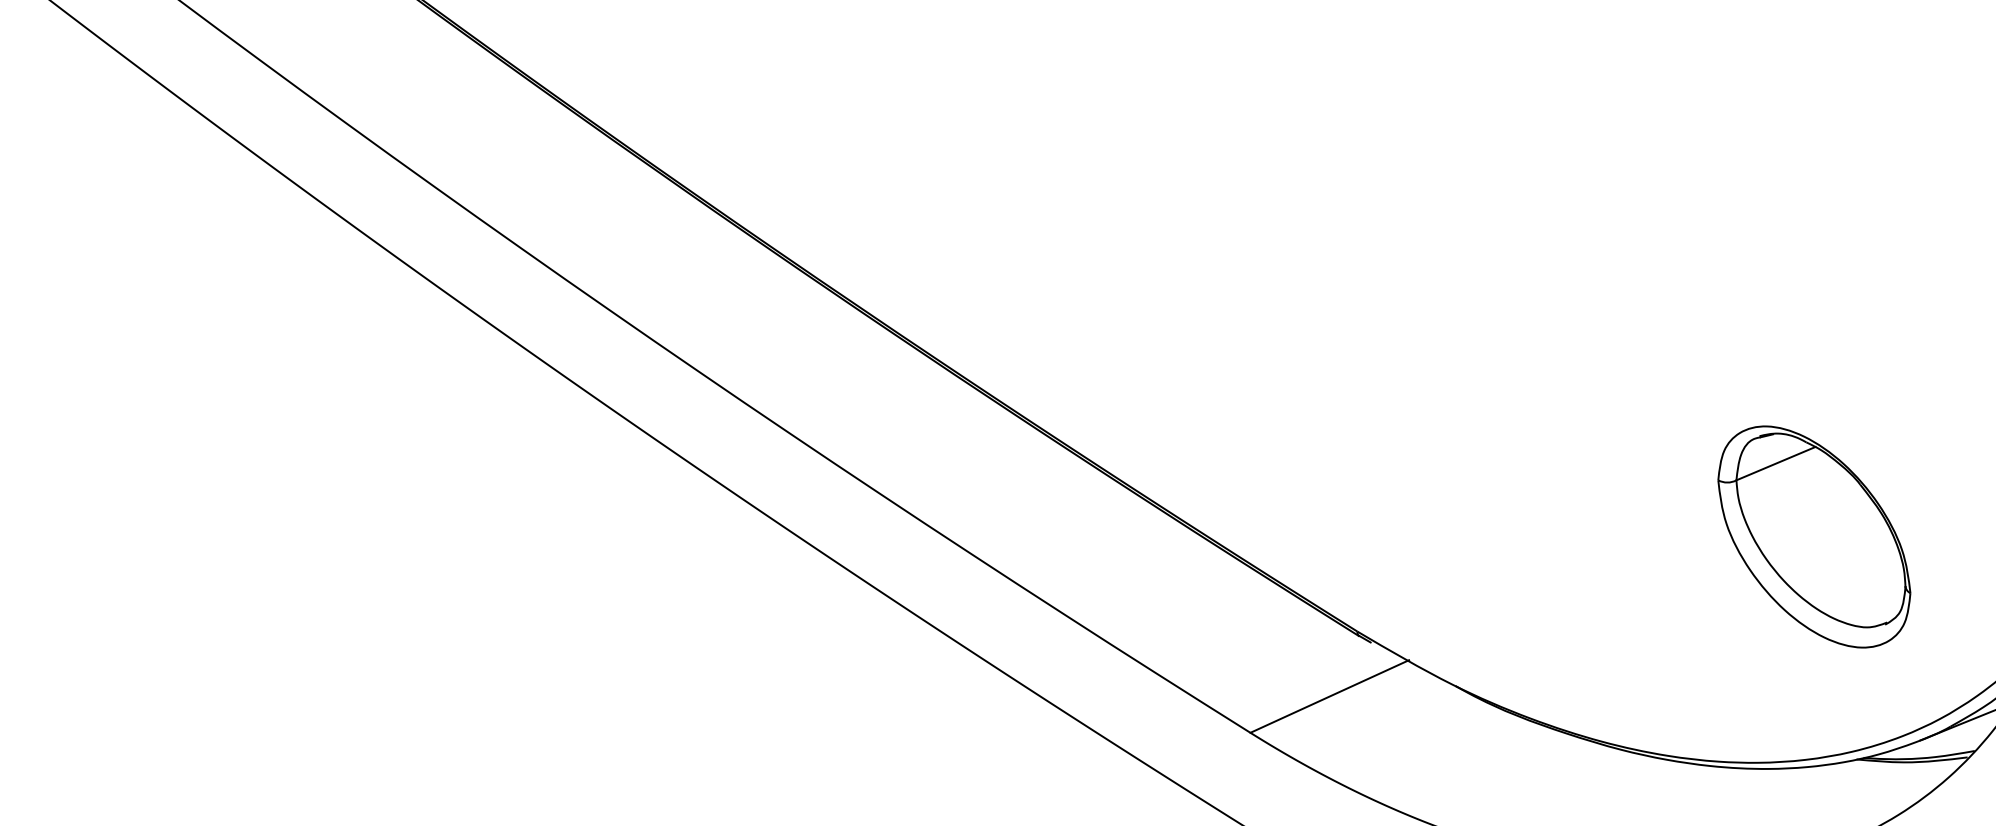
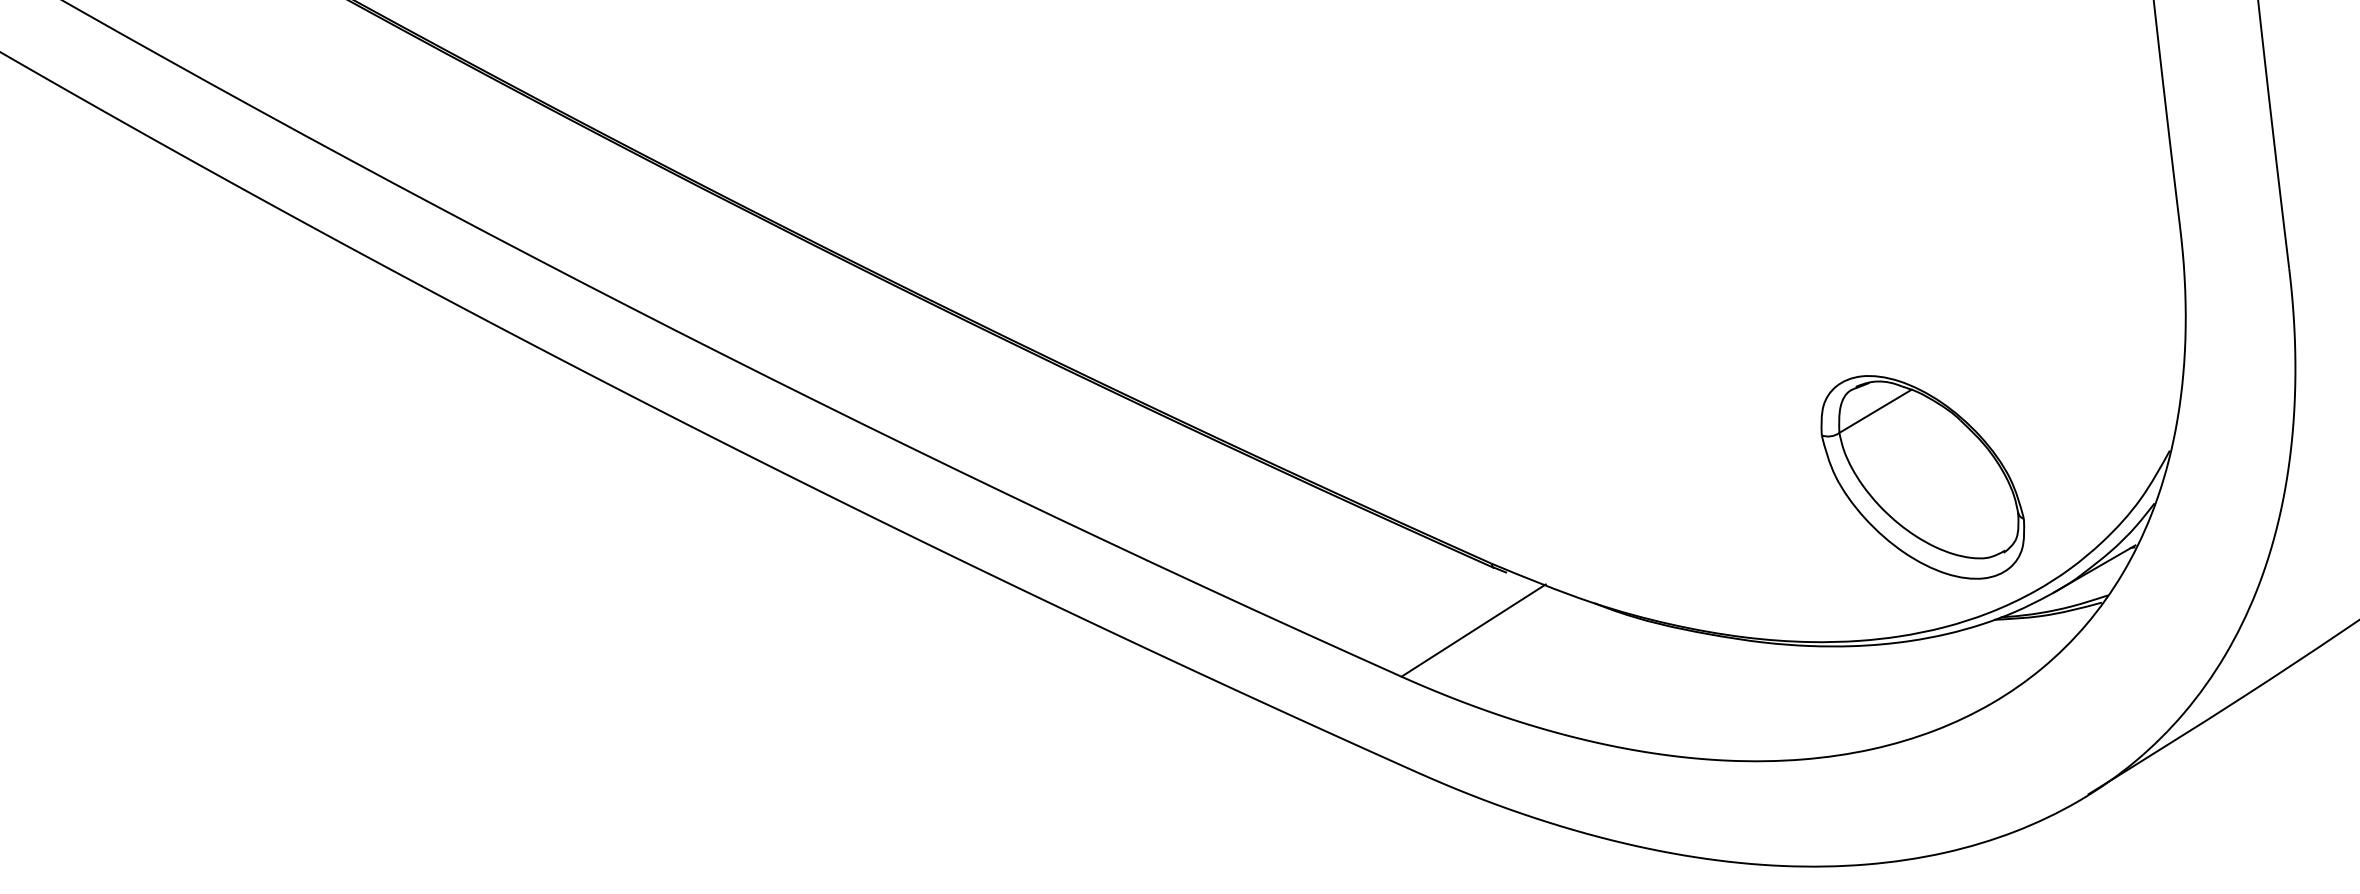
part: (1813, 537) -> (1922, 477), moved

